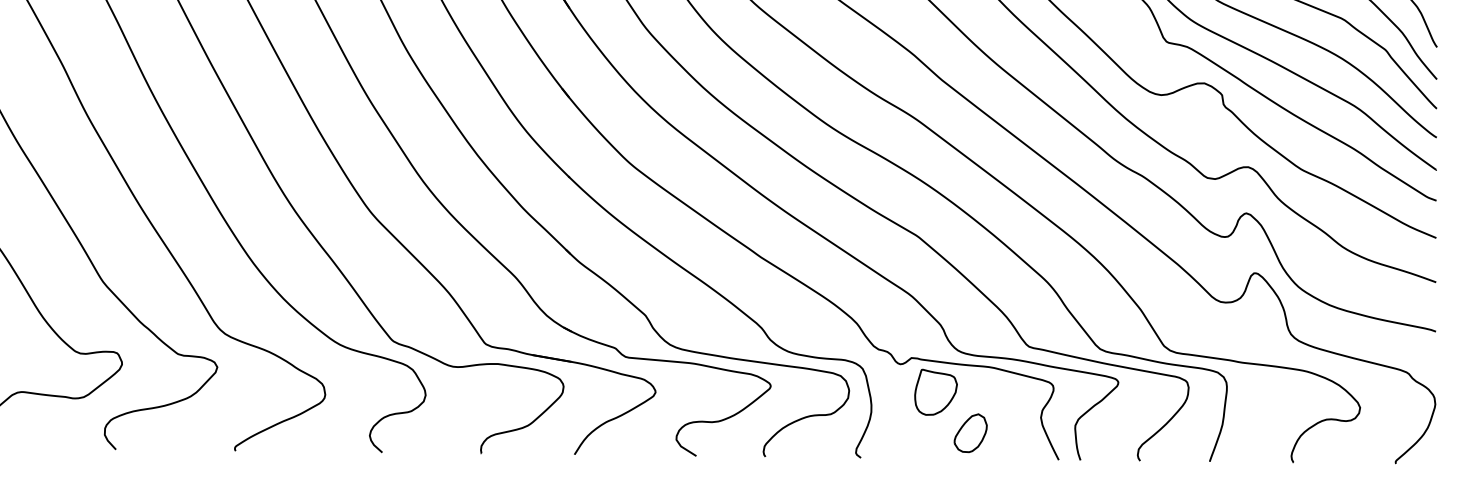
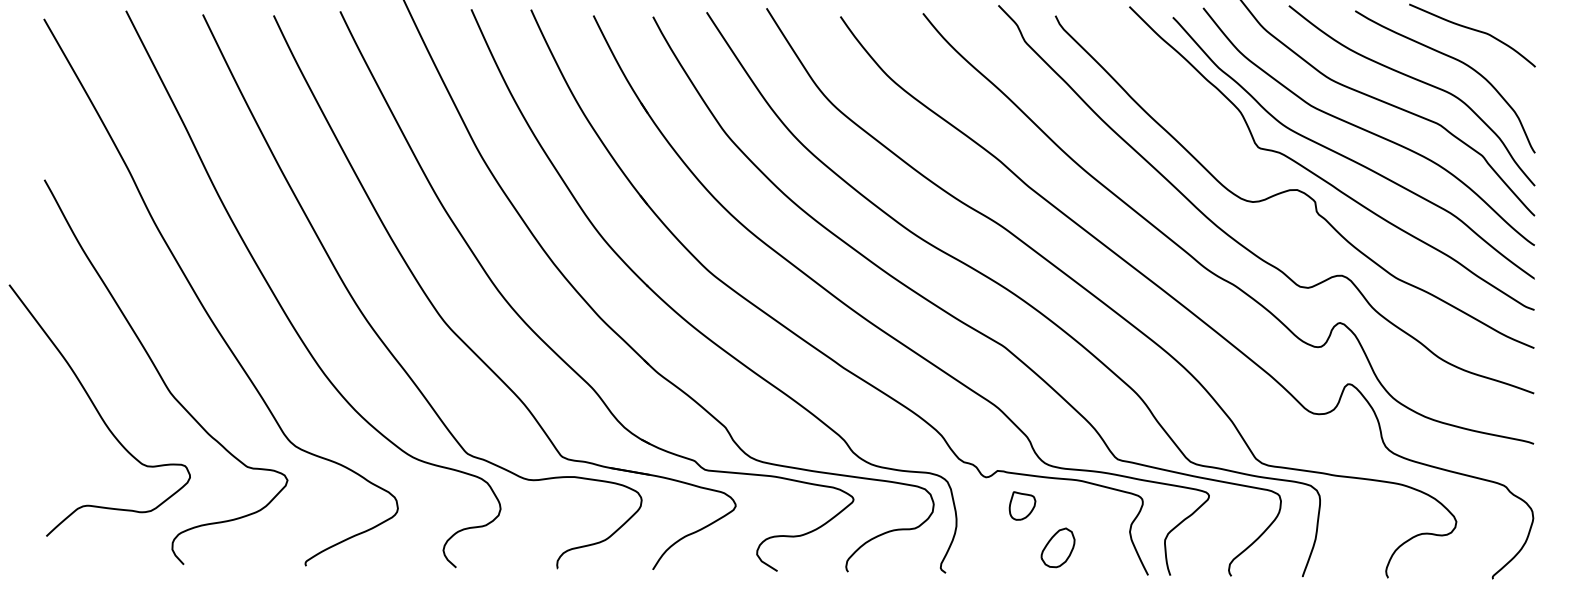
part: (935, 391) -> (1022, 505), size x0.6

